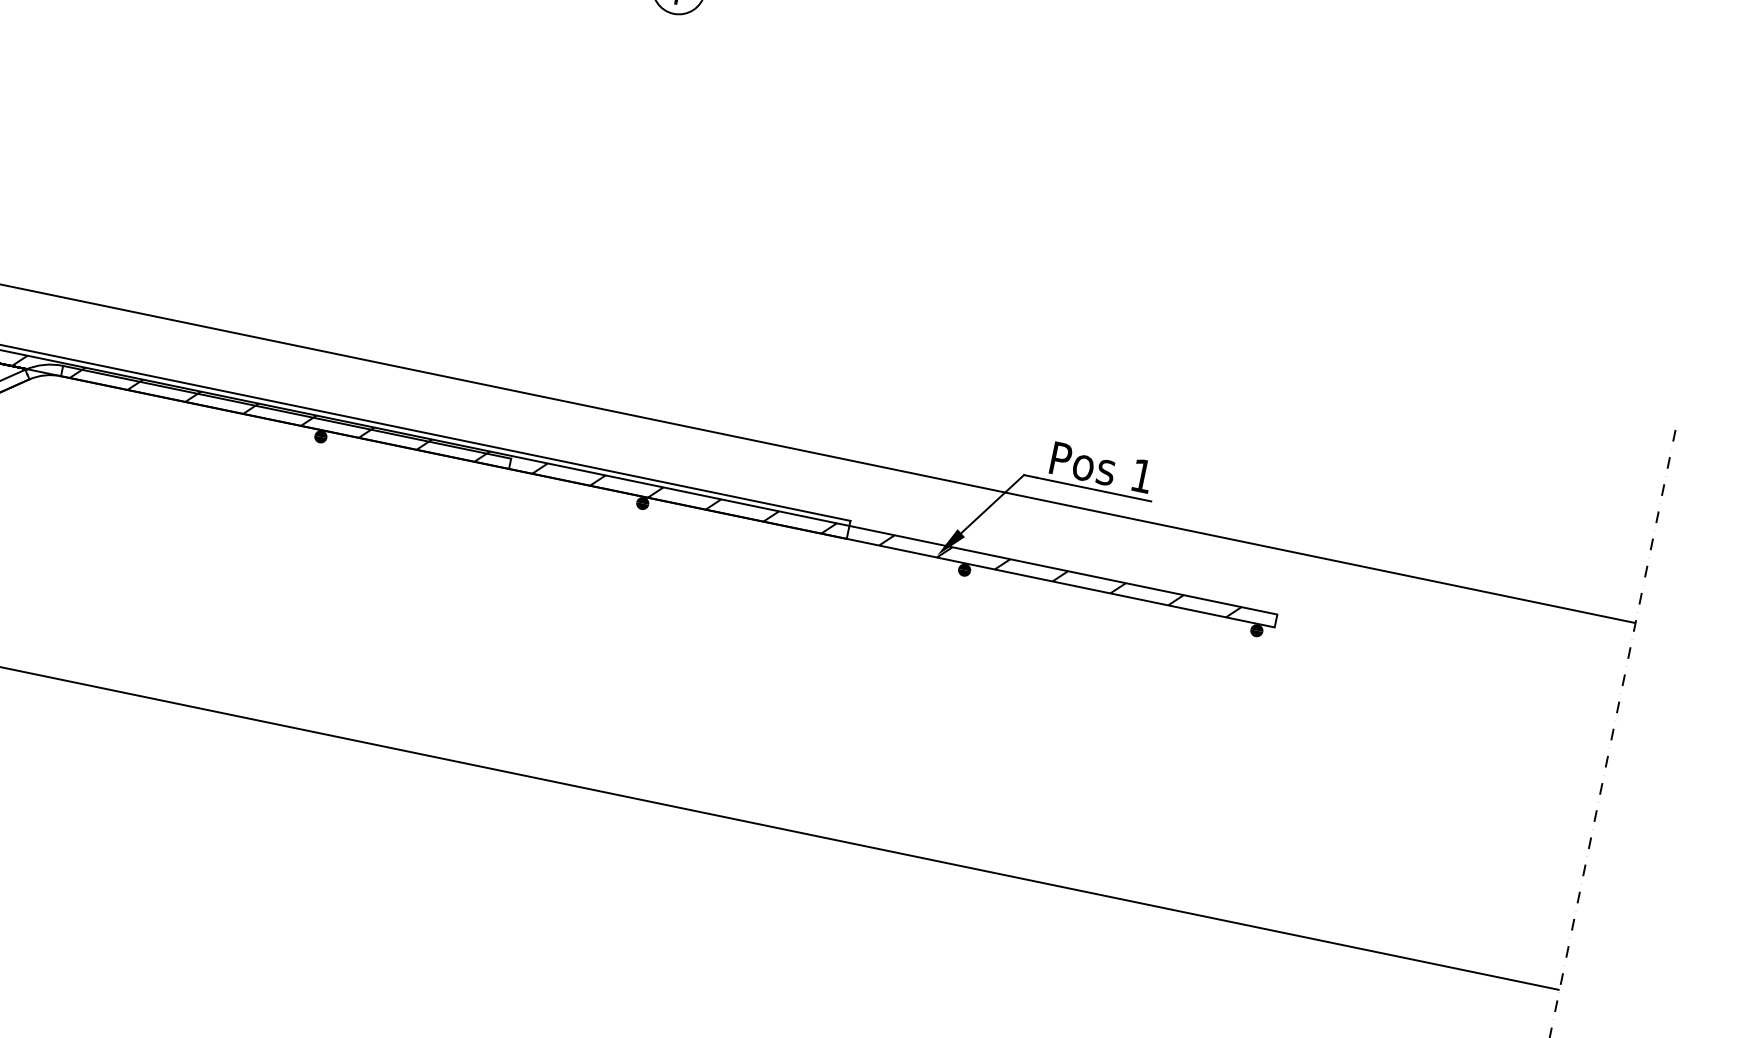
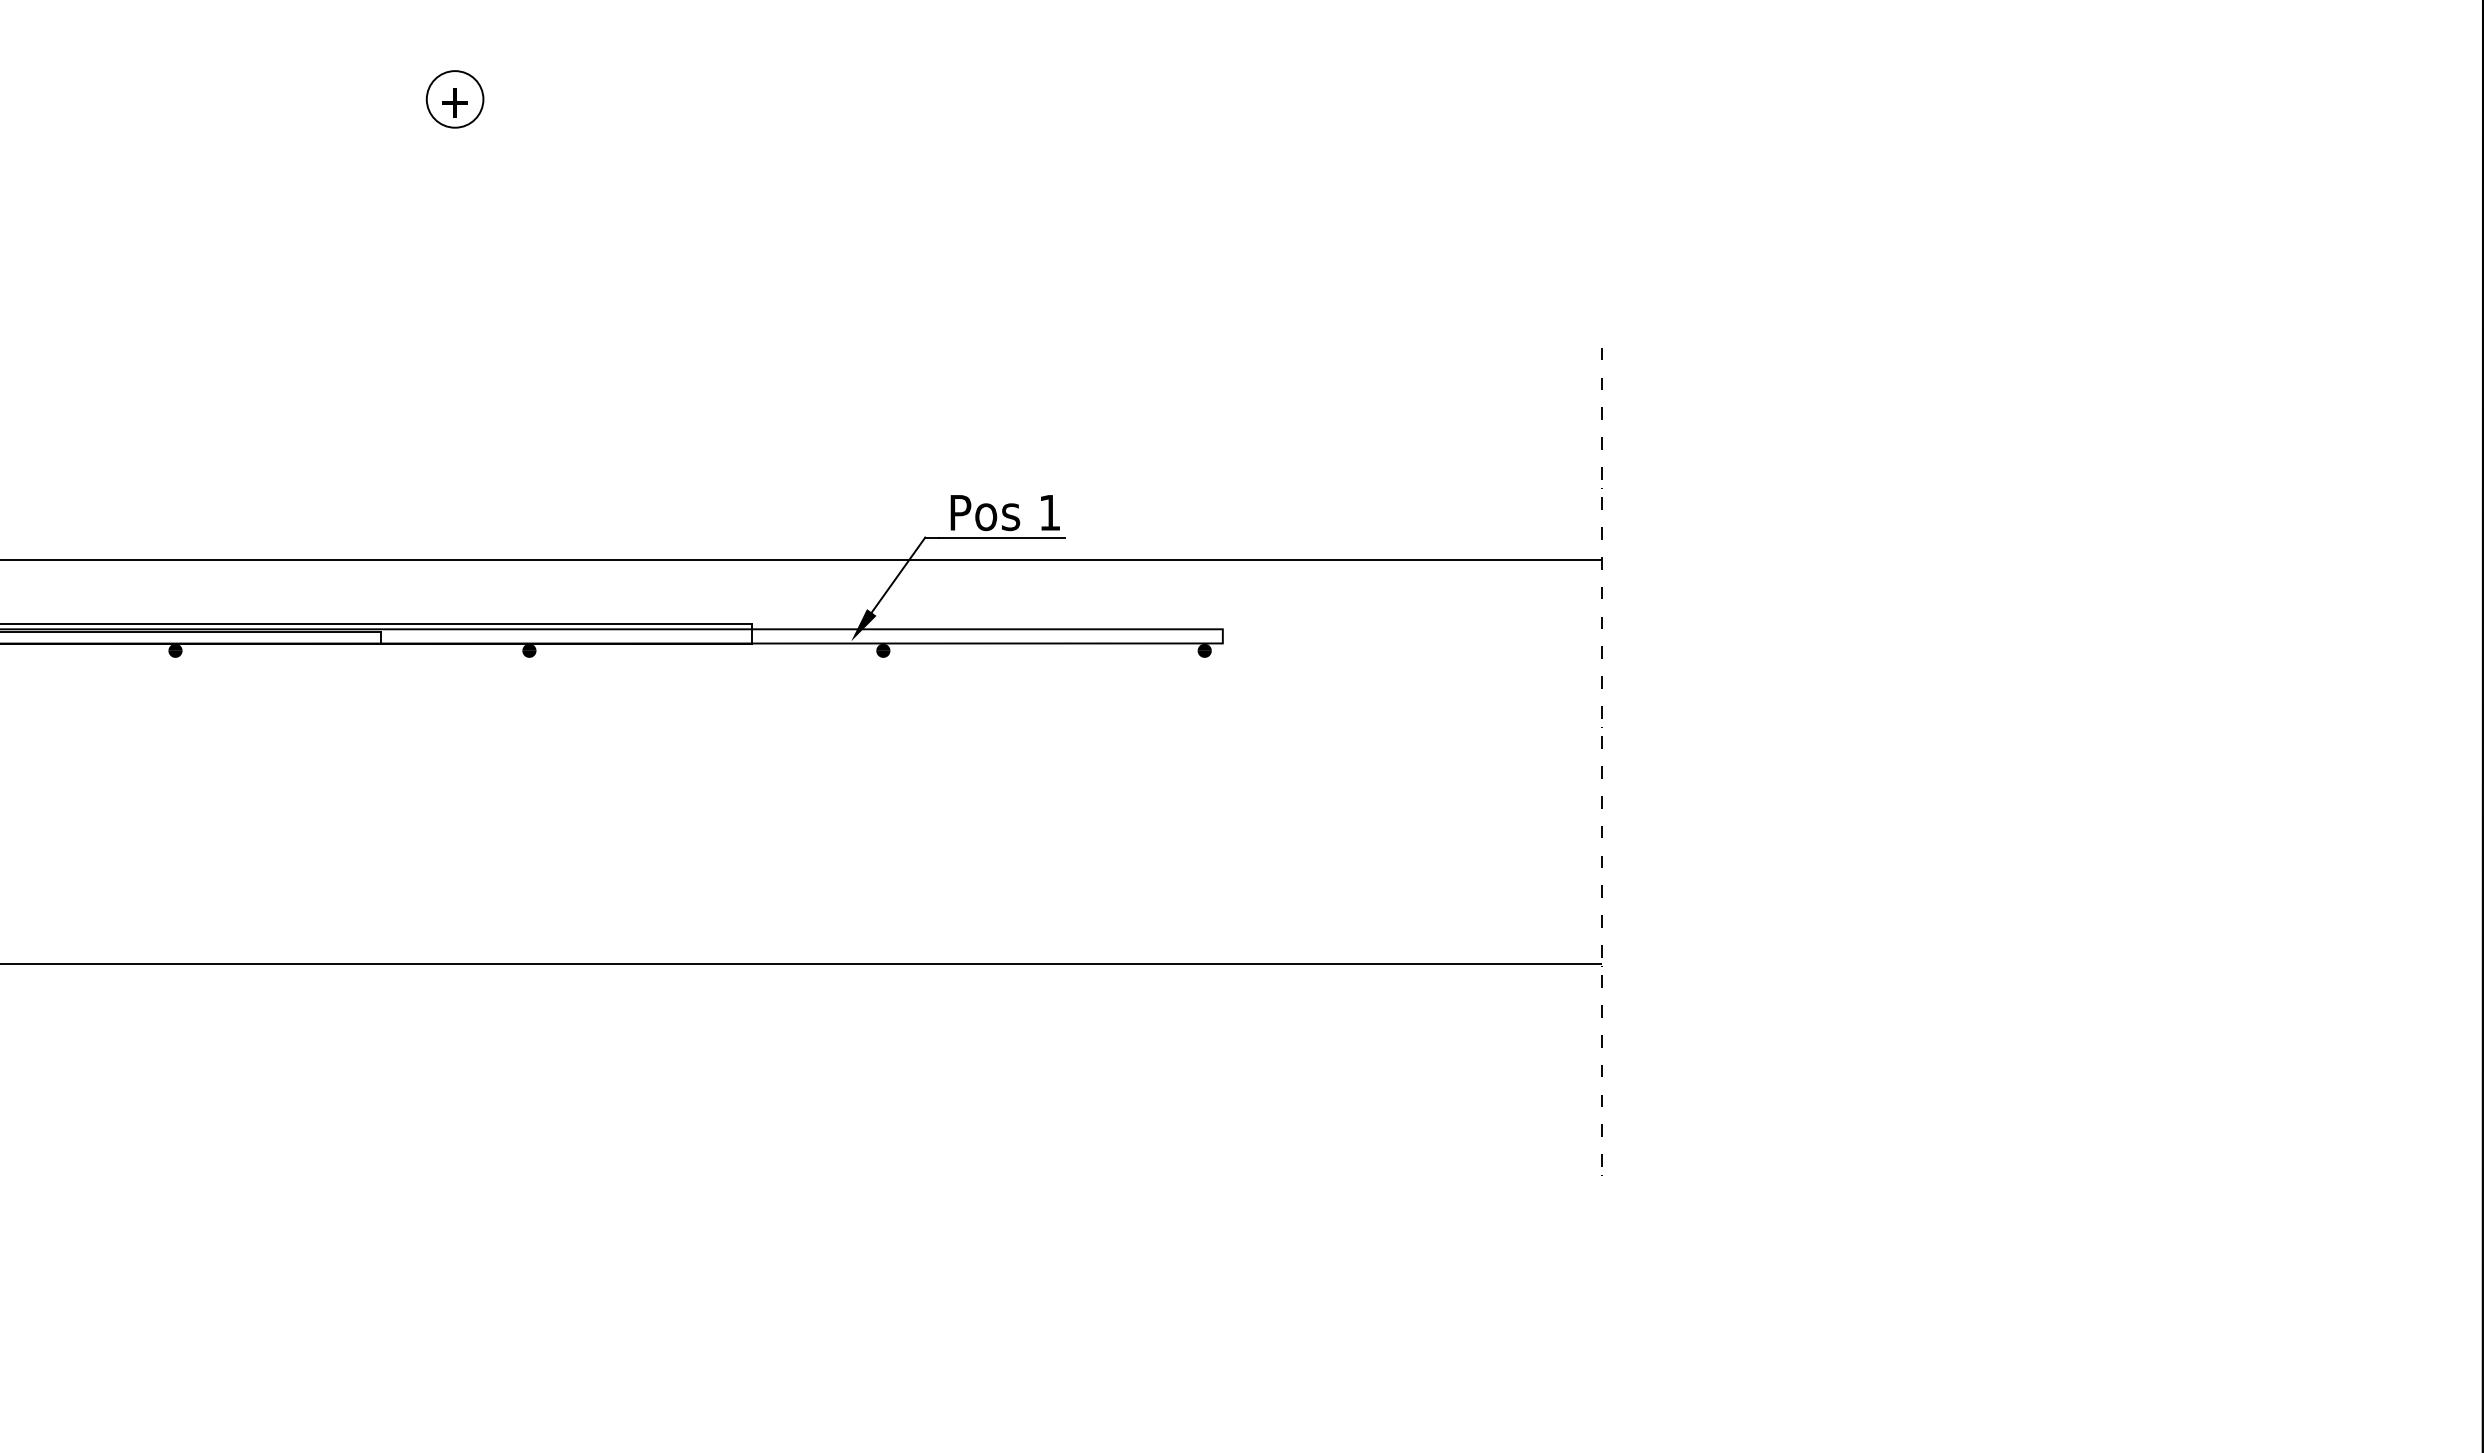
hatch: (712, 504) -> (603, 636), removed

